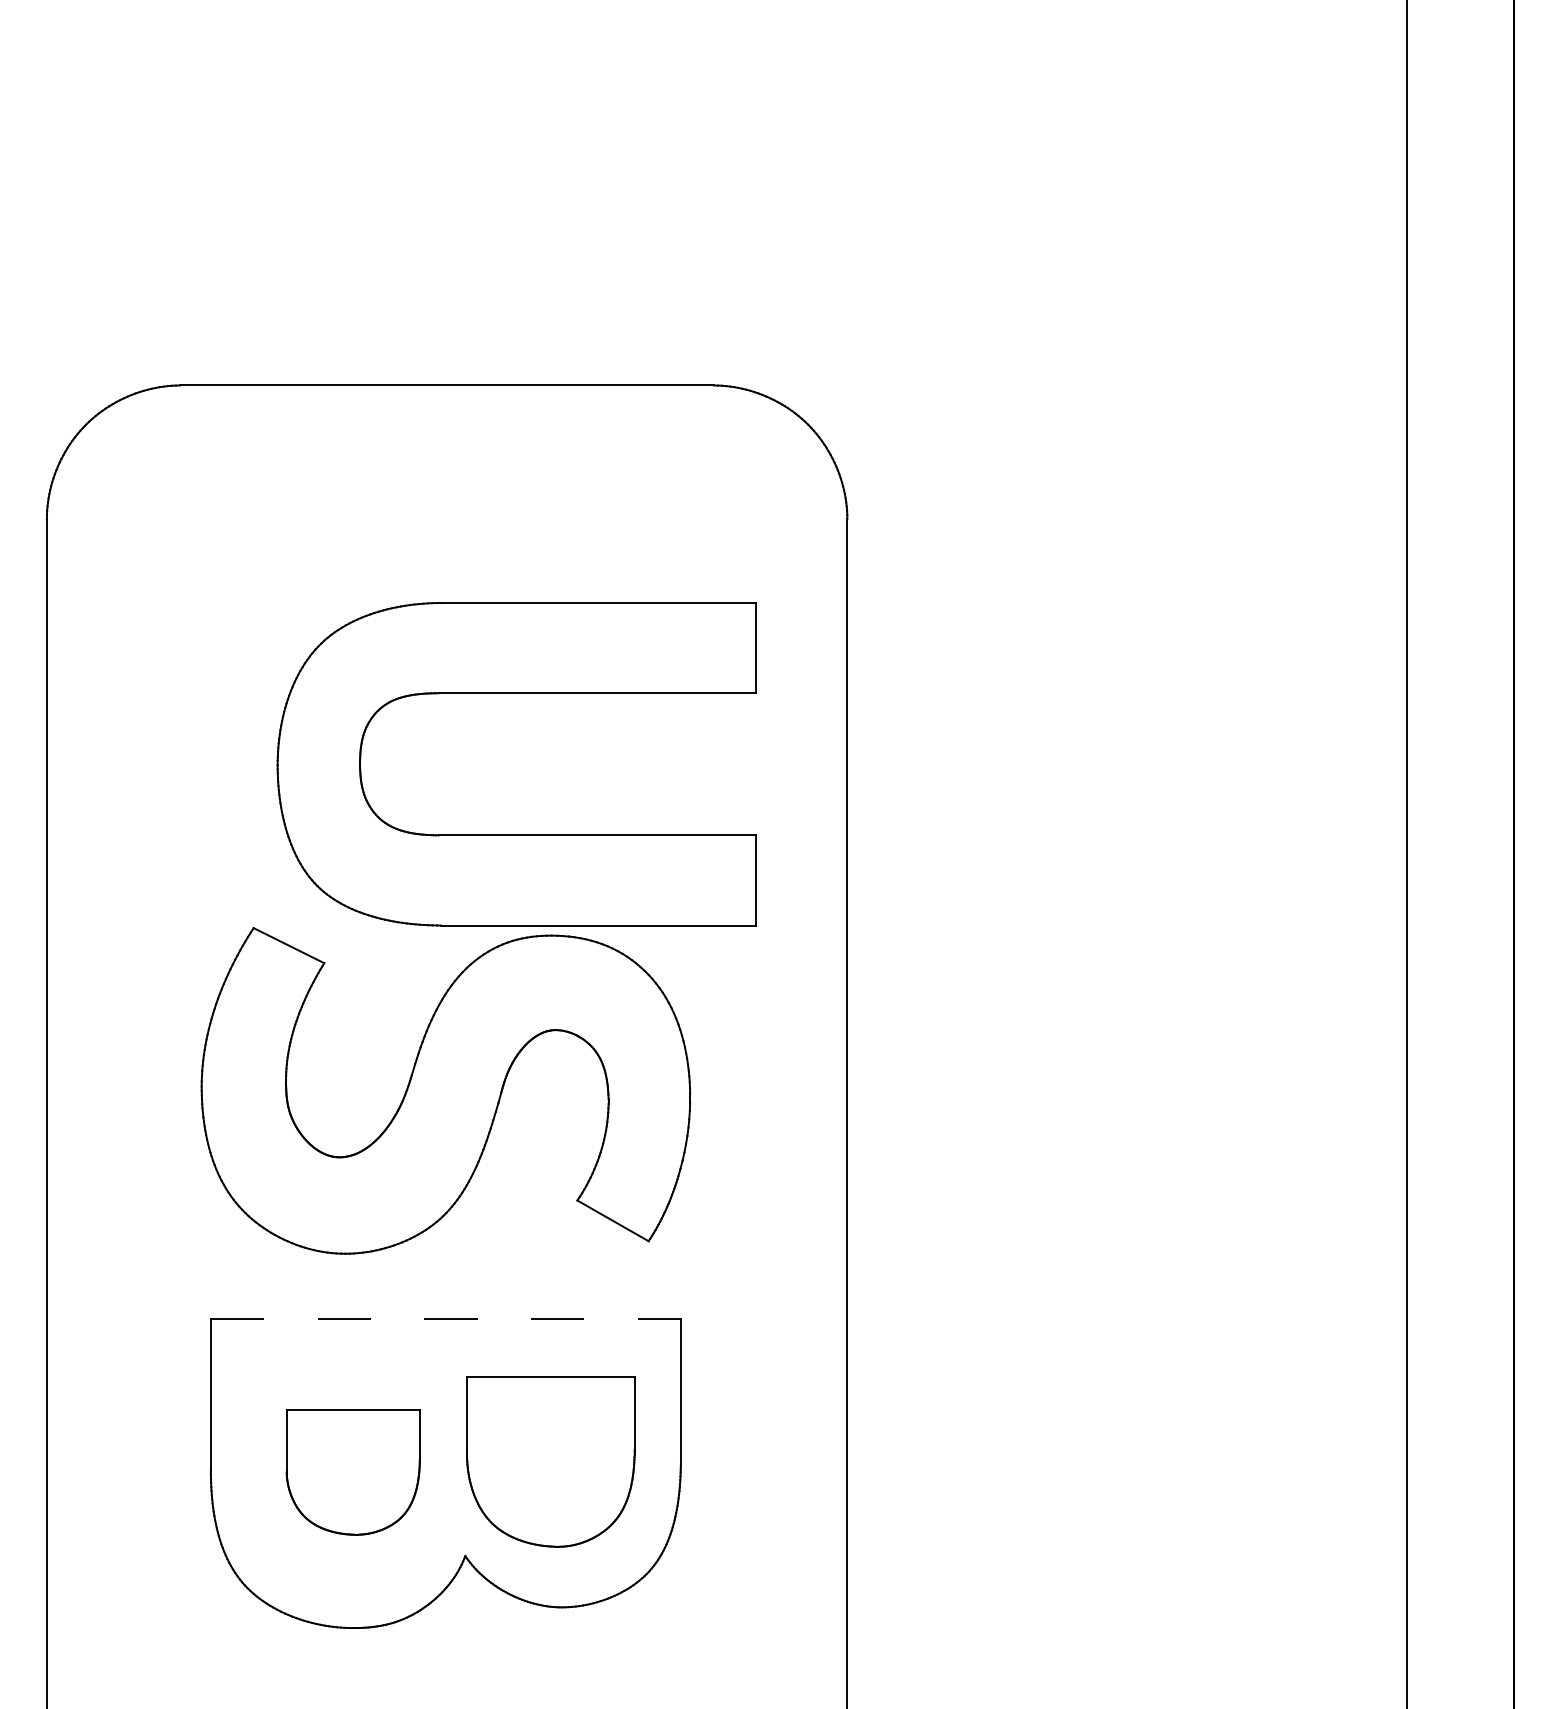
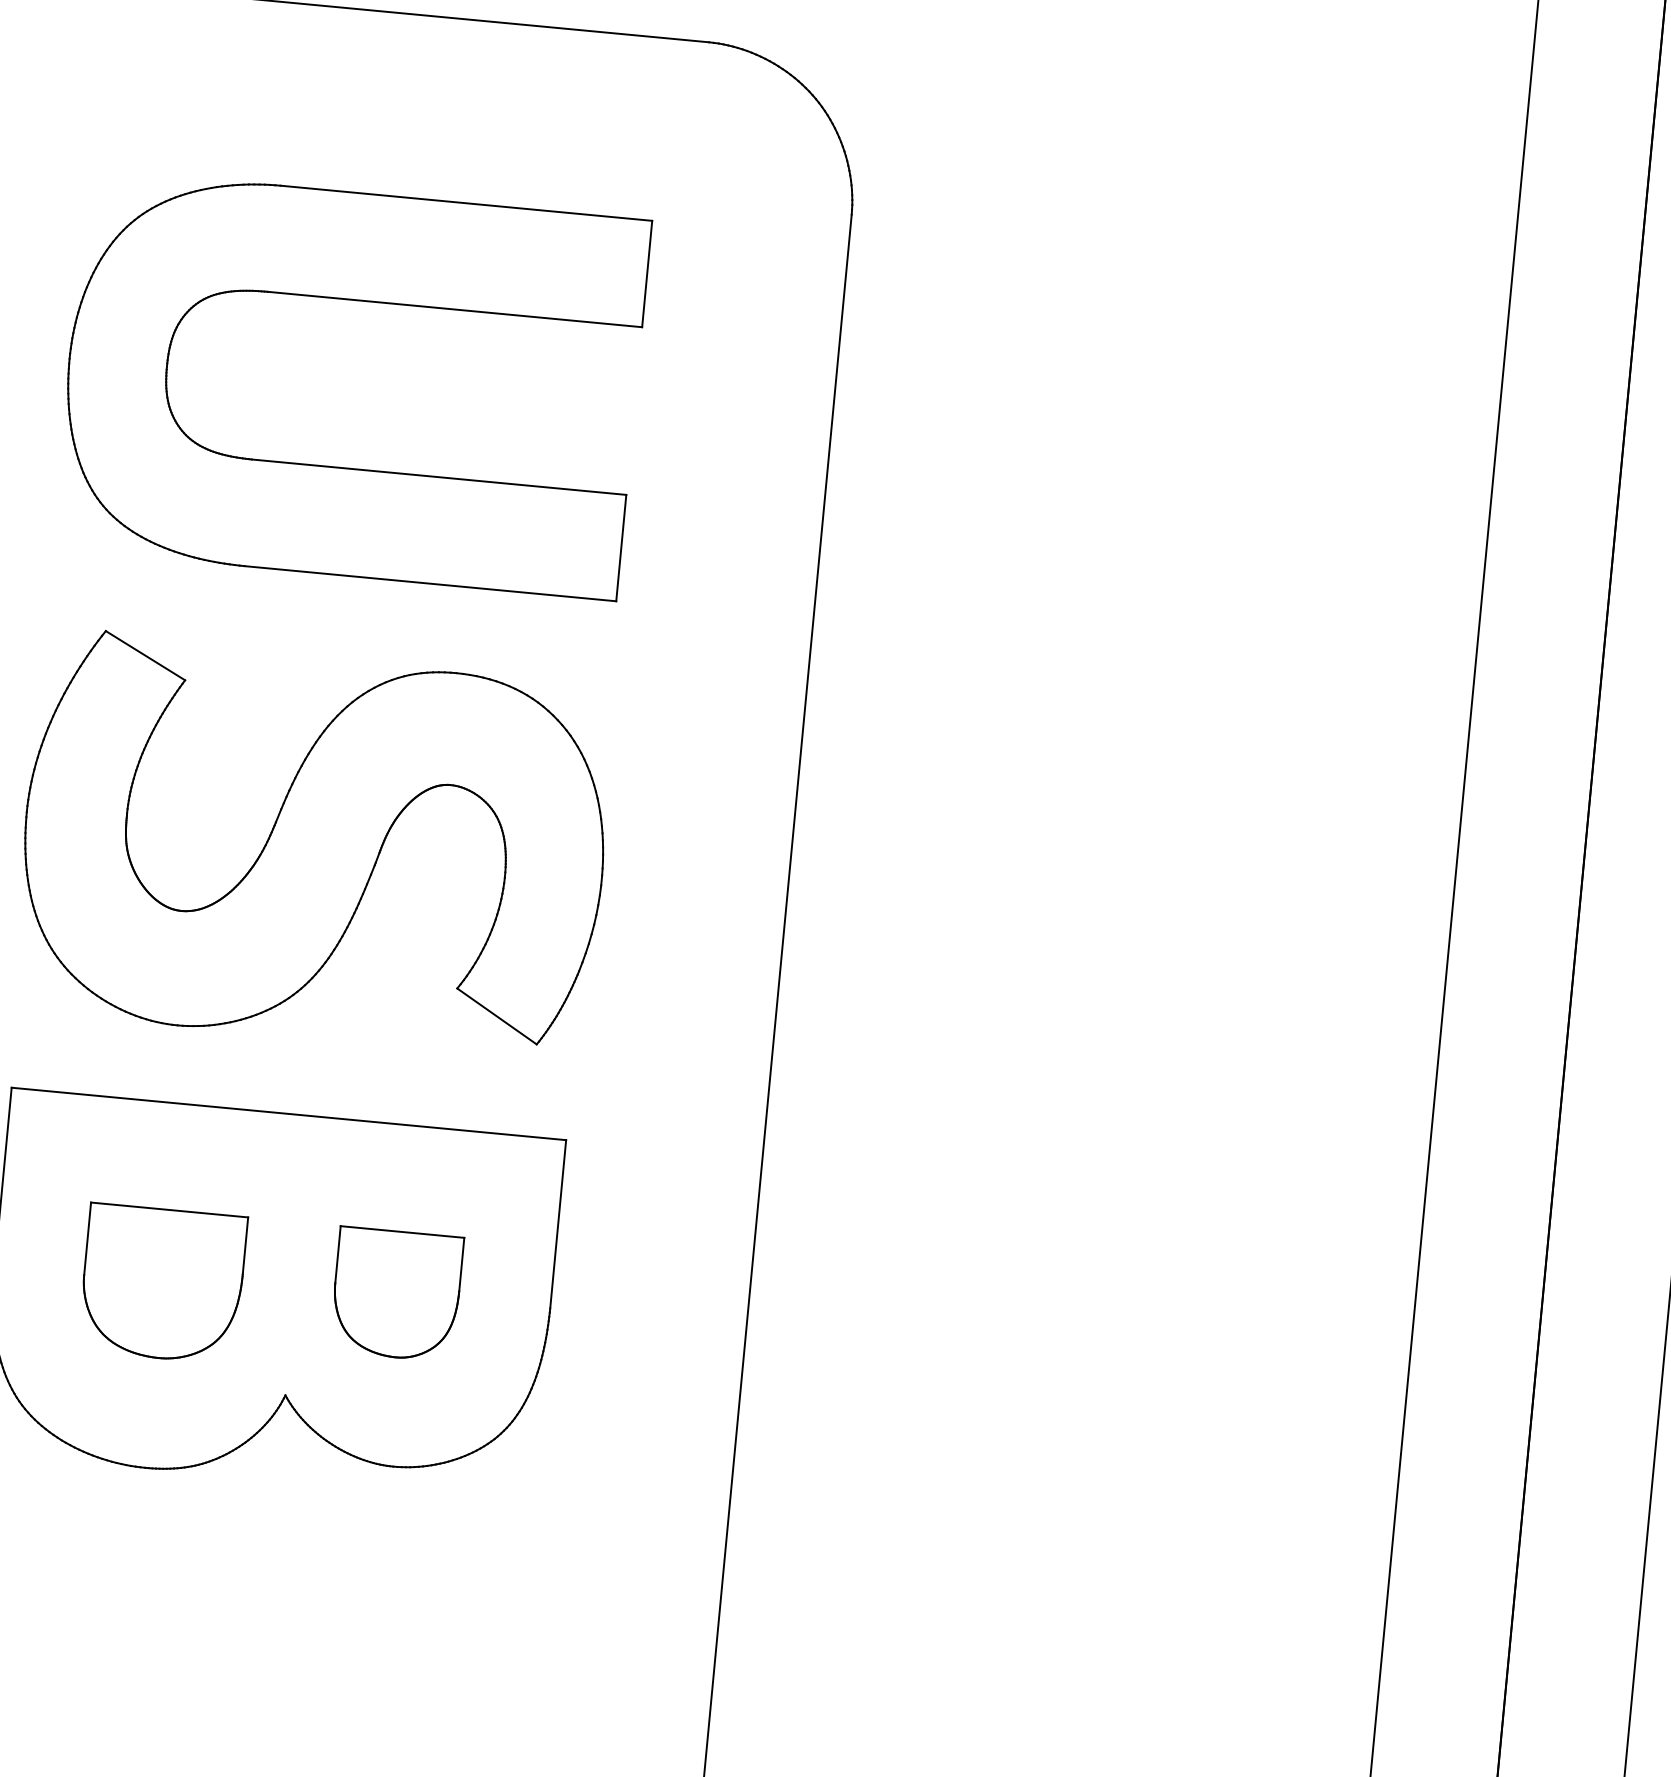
part: (516, 834) -> (343, 467), moved
line: (446, 1319) -> (289, 1114), dashed -> solid
part: (550, 1462) -> (396, 1294), size x0.62

